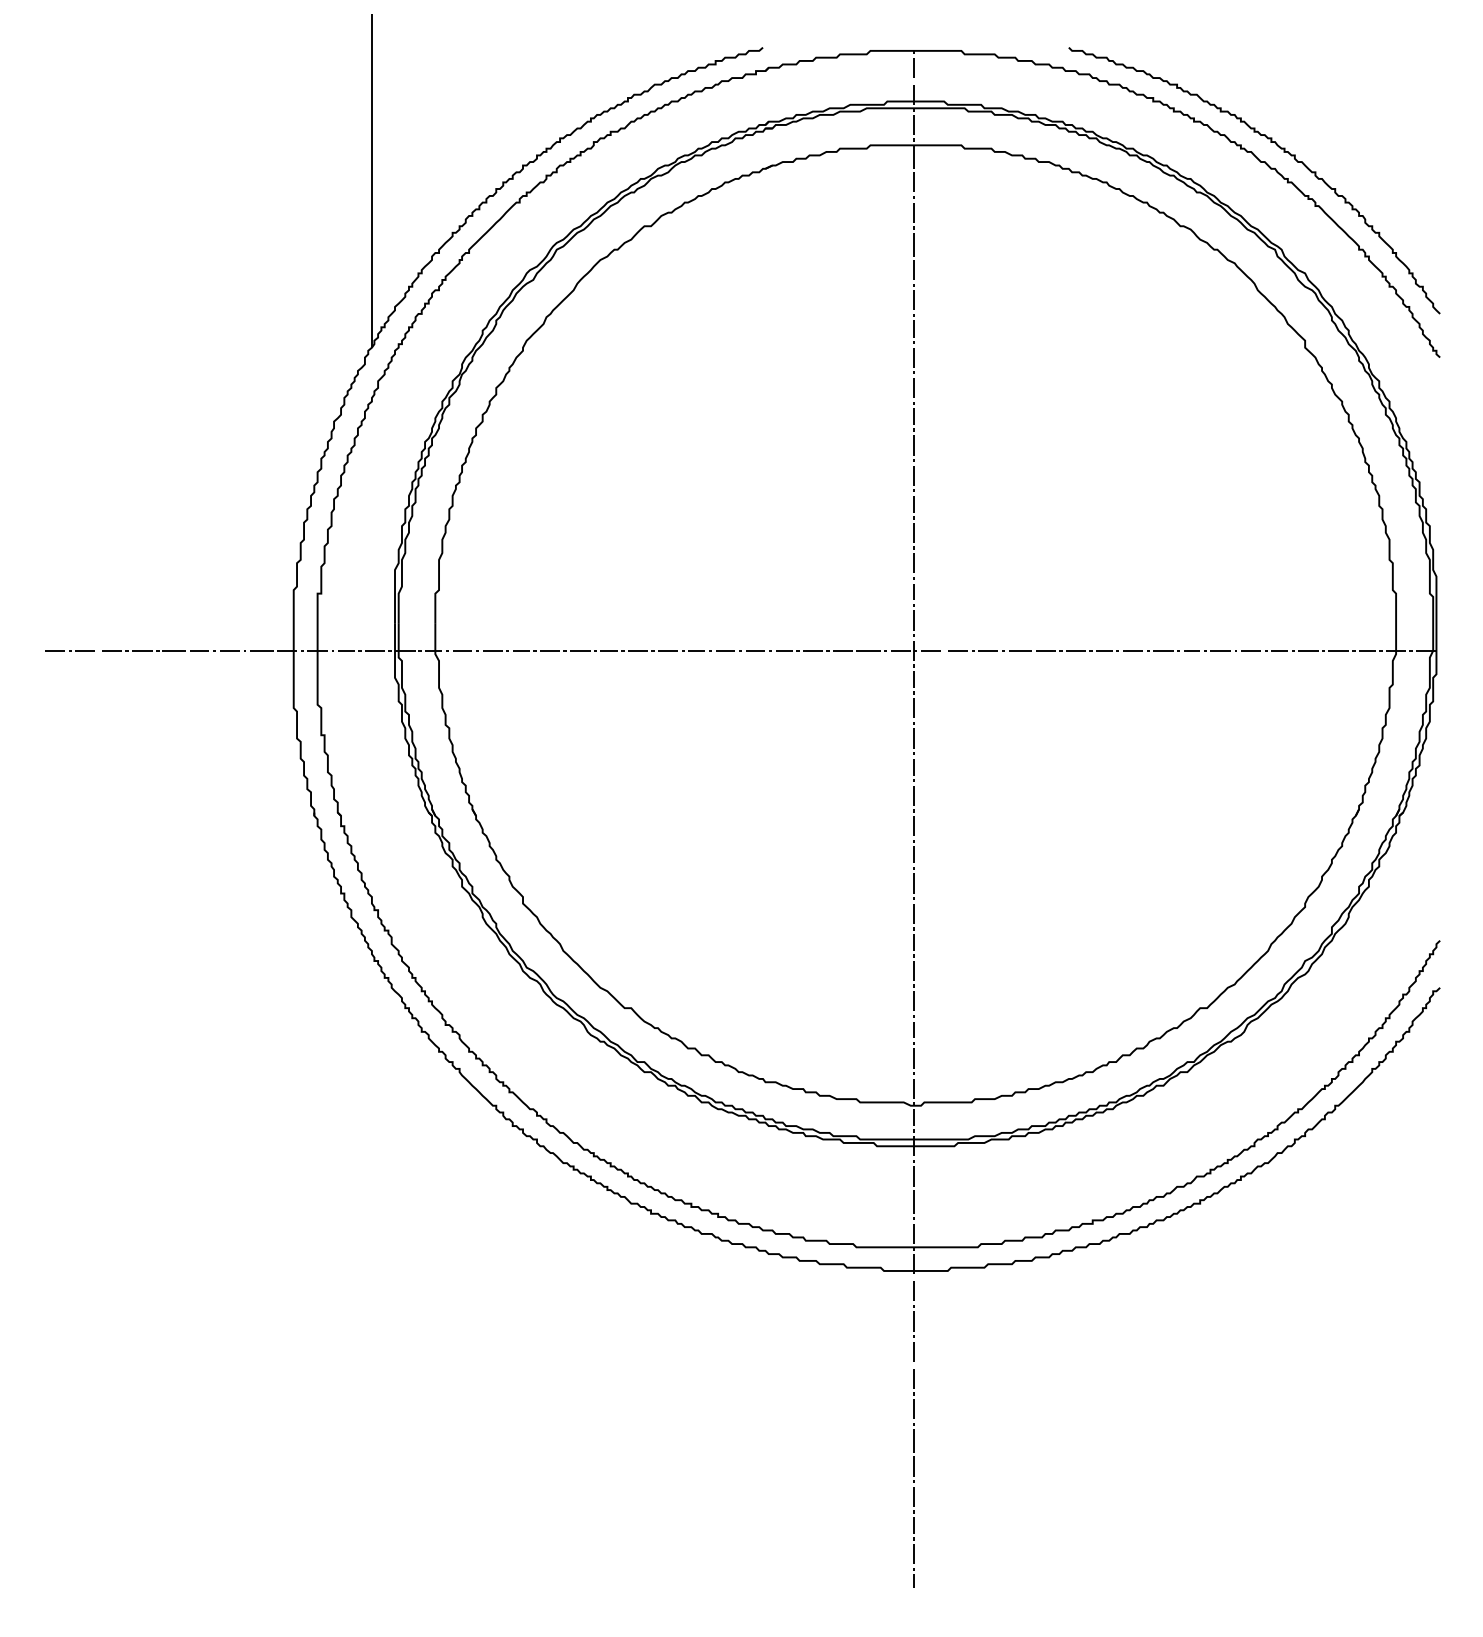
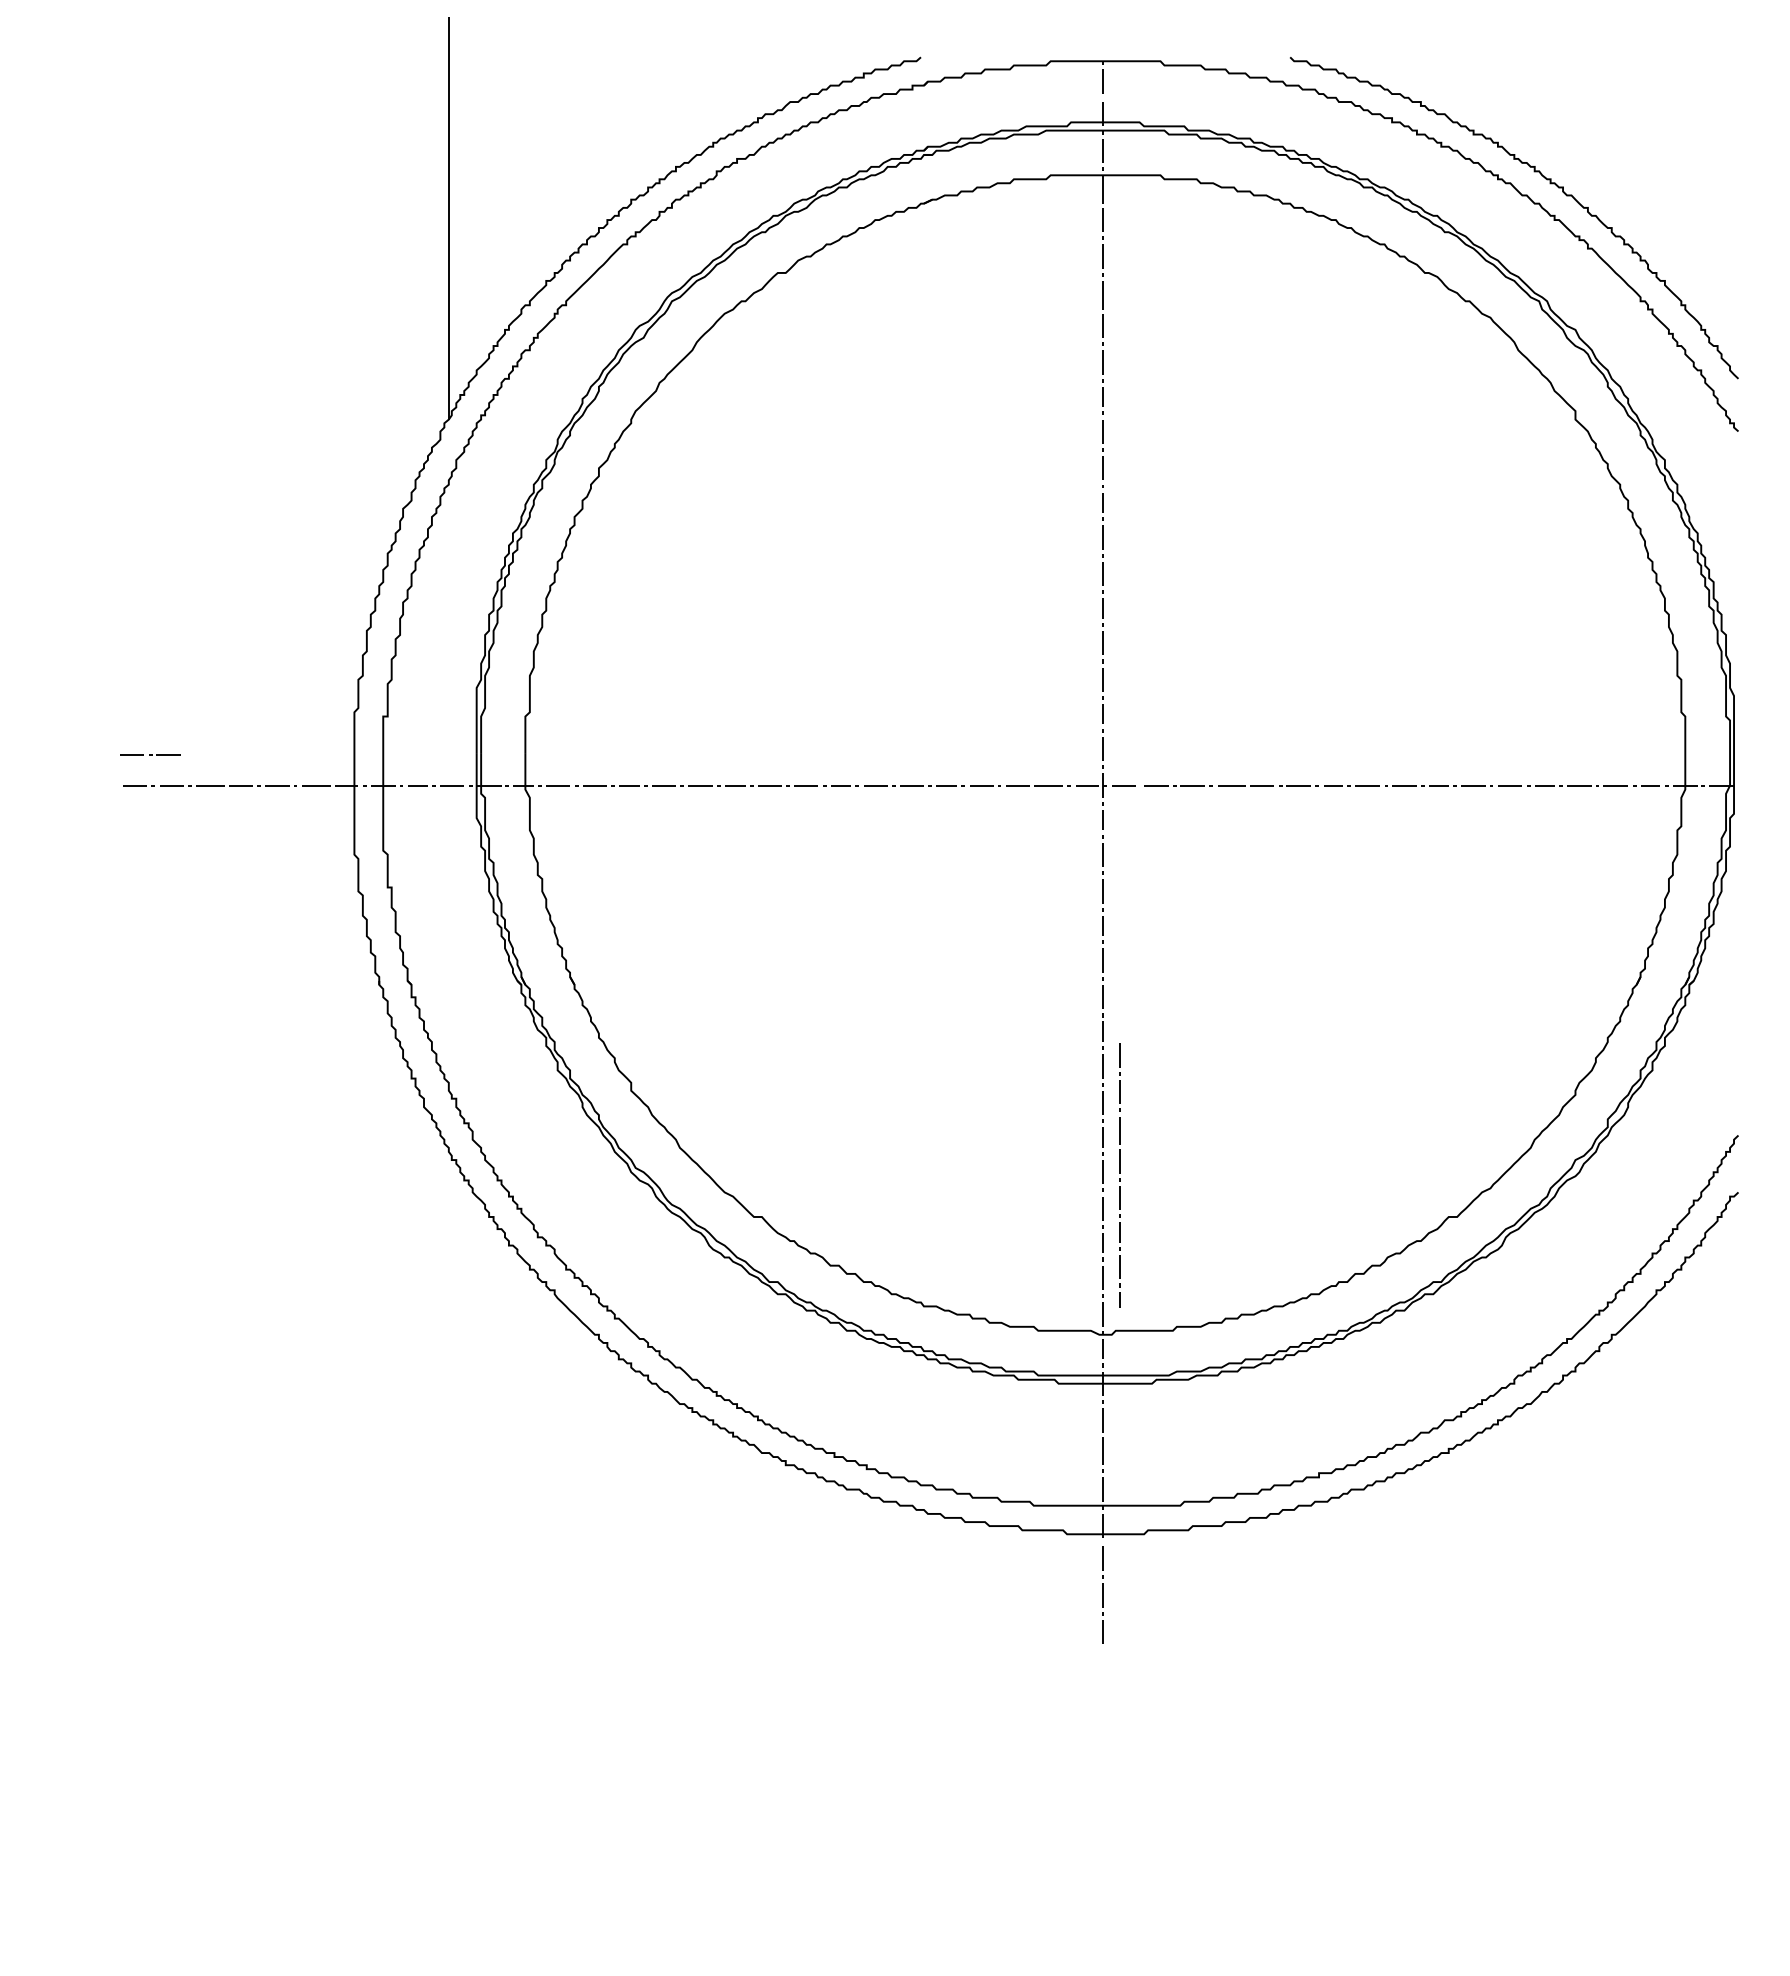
line: (70, 650) -> (150, 754), moved
line: (913, 1476) -> (1119, 1173), moved

